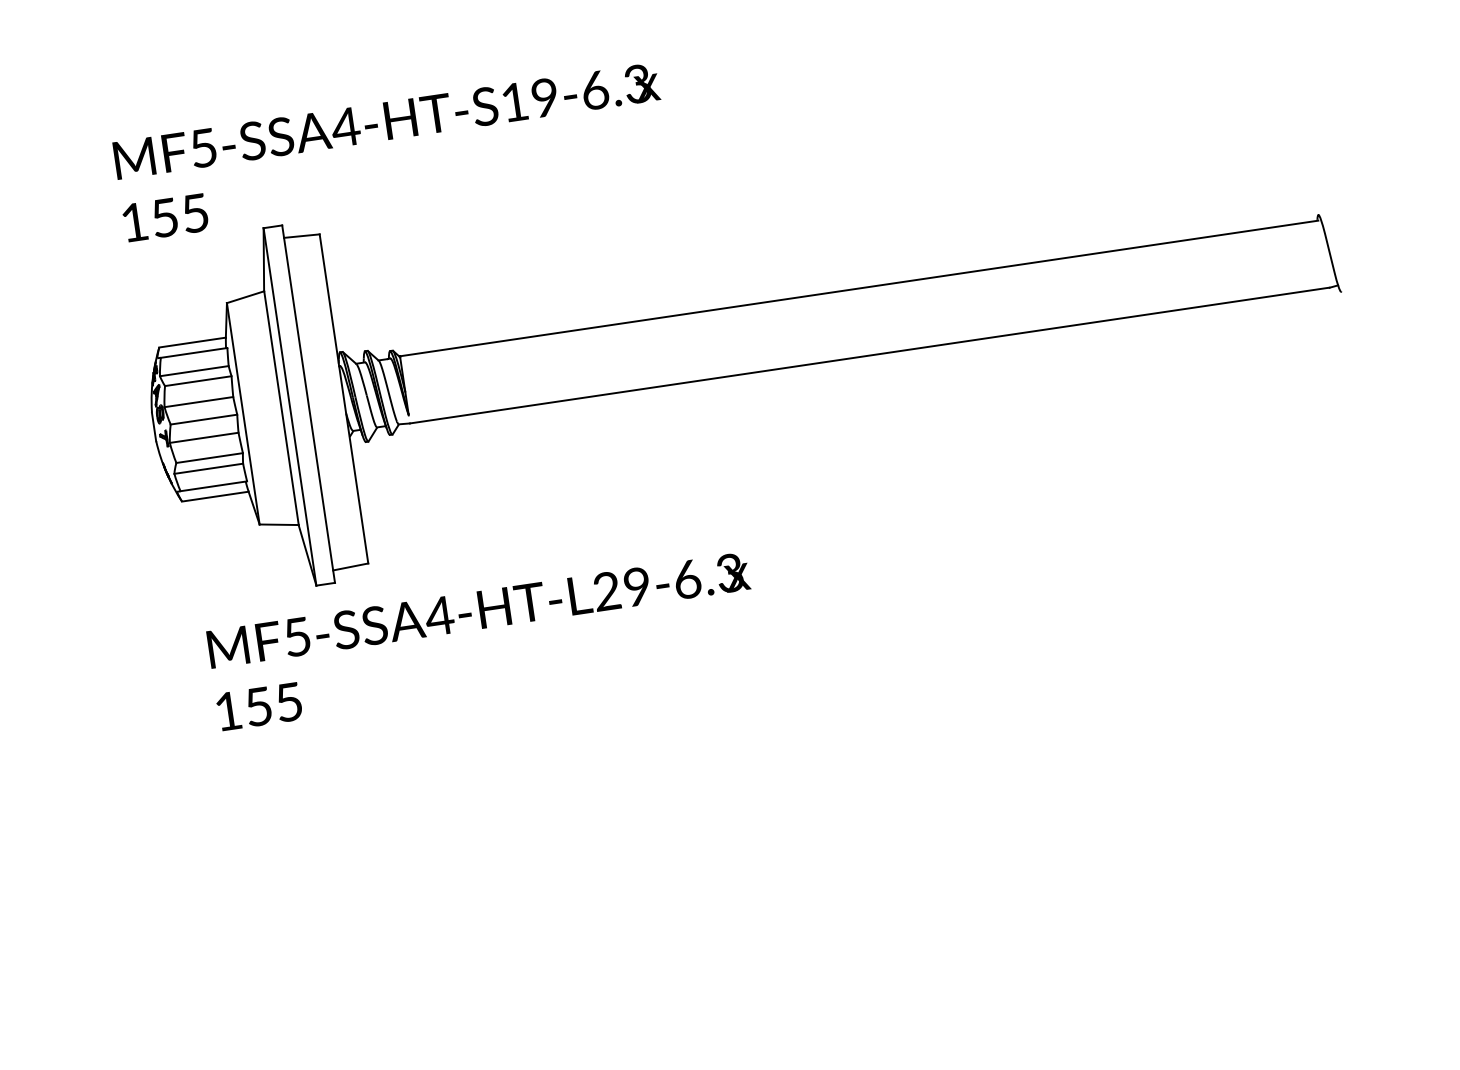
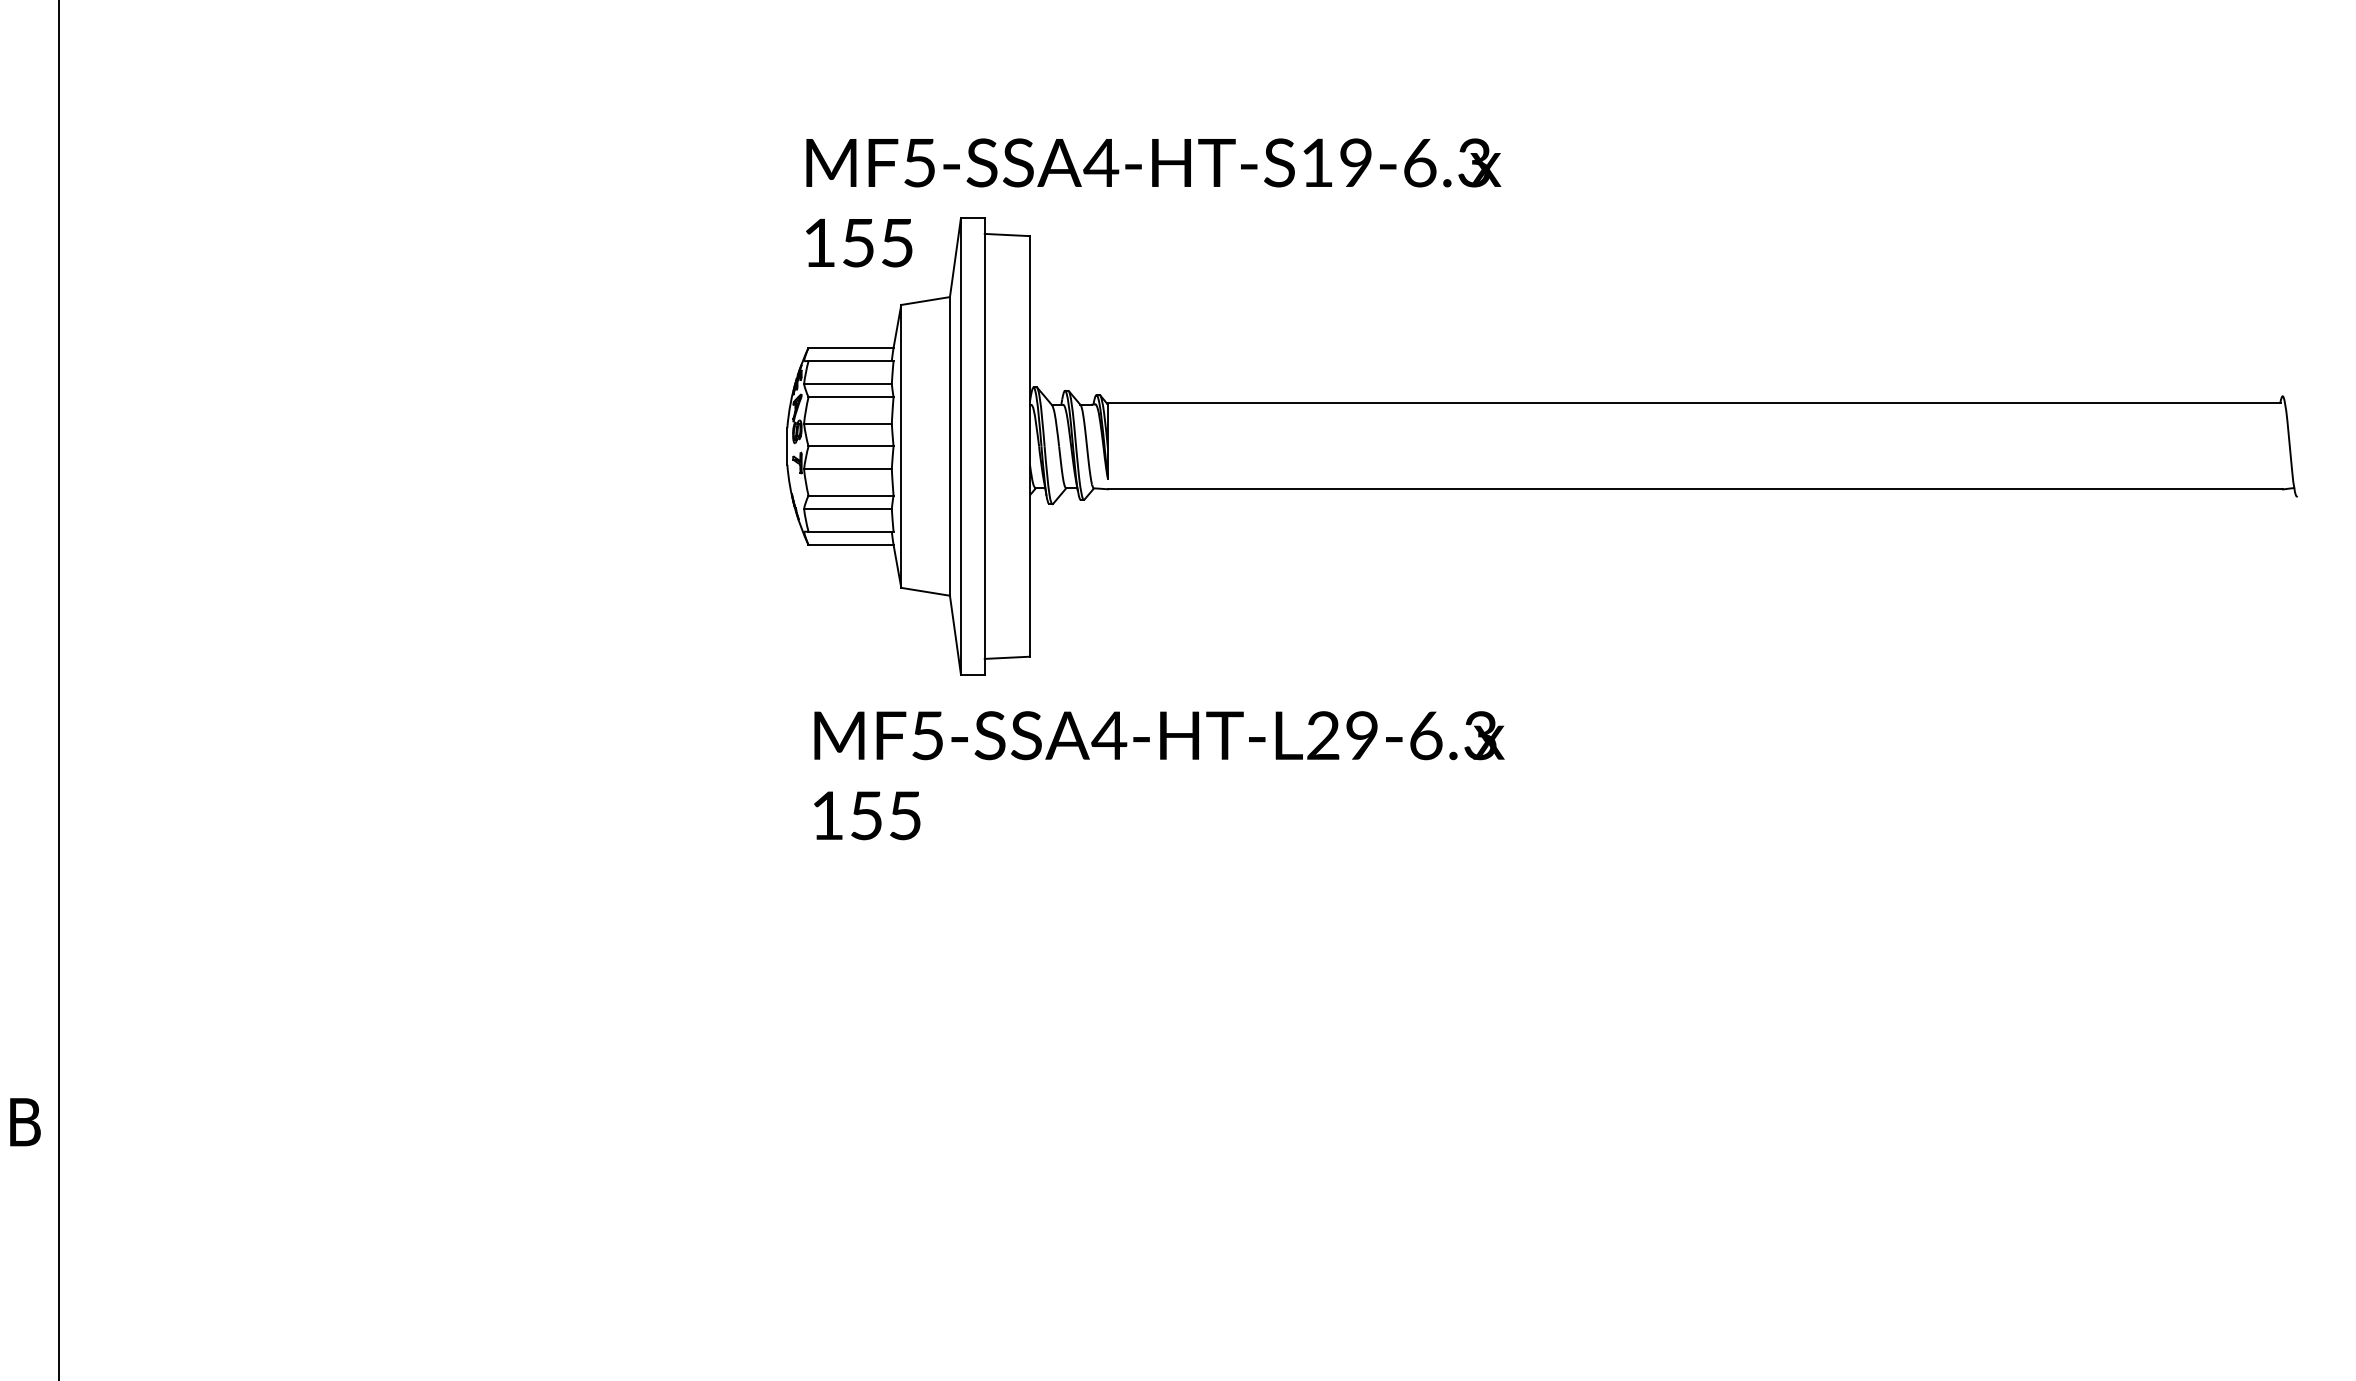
text: (391, 152) -> (1153, 202), moved

